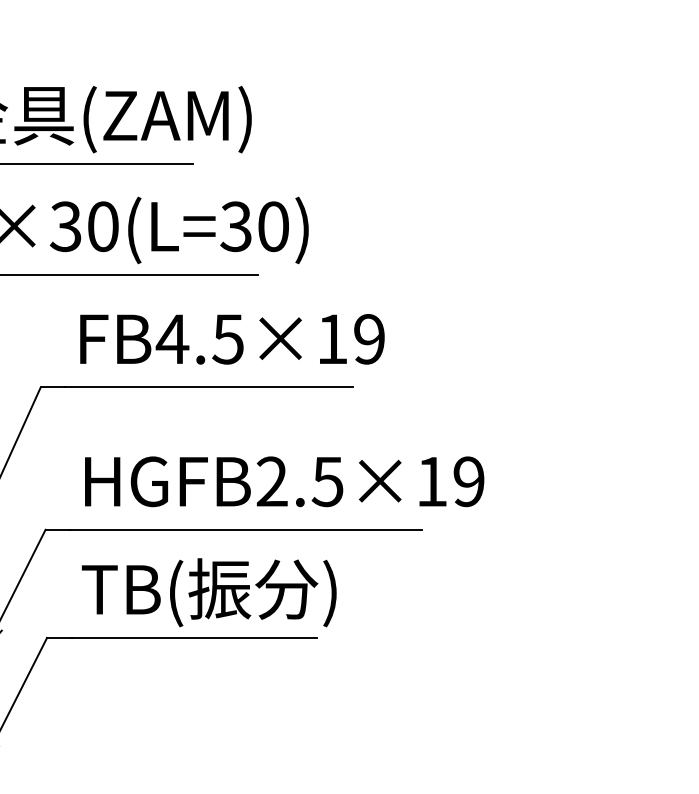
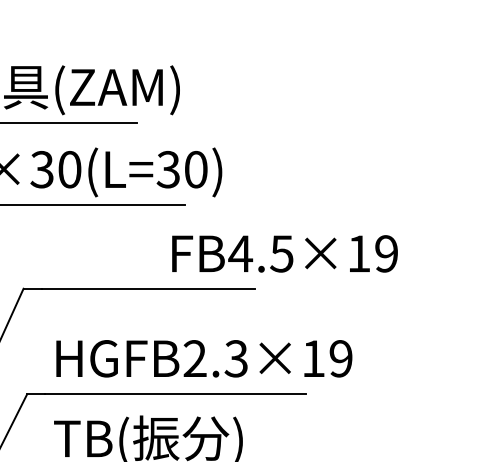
text: (232, 339) -> (285, 254), moved
text: (327, 481) -> (236, 358), HGFB2.5×19 -> HGFB2.3×19

